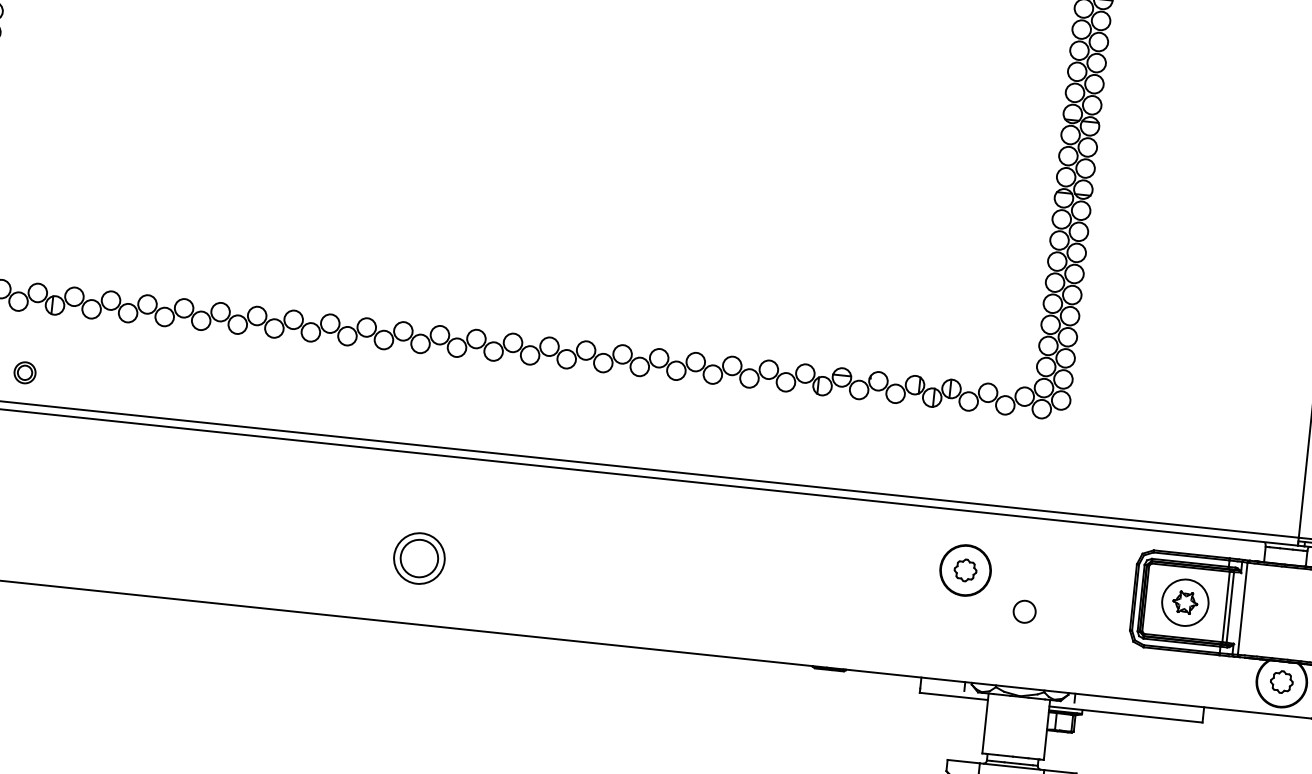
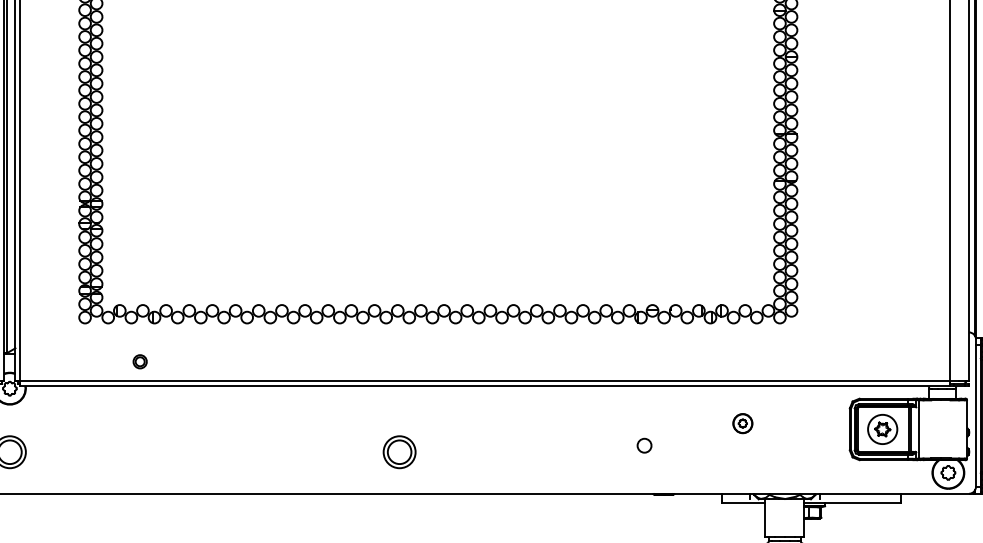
part: (965, 570) -> (742, 423), size x0.6
circle: (1024, 611) -> (644, 445), moved

